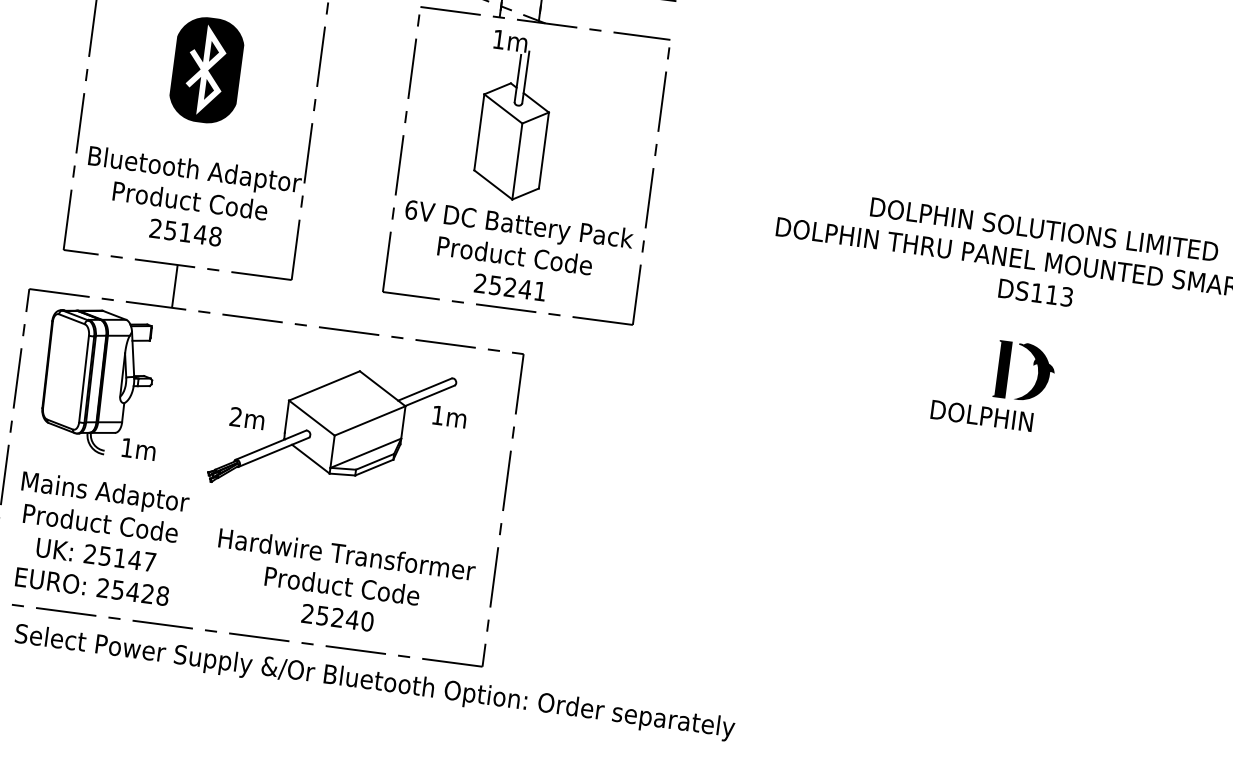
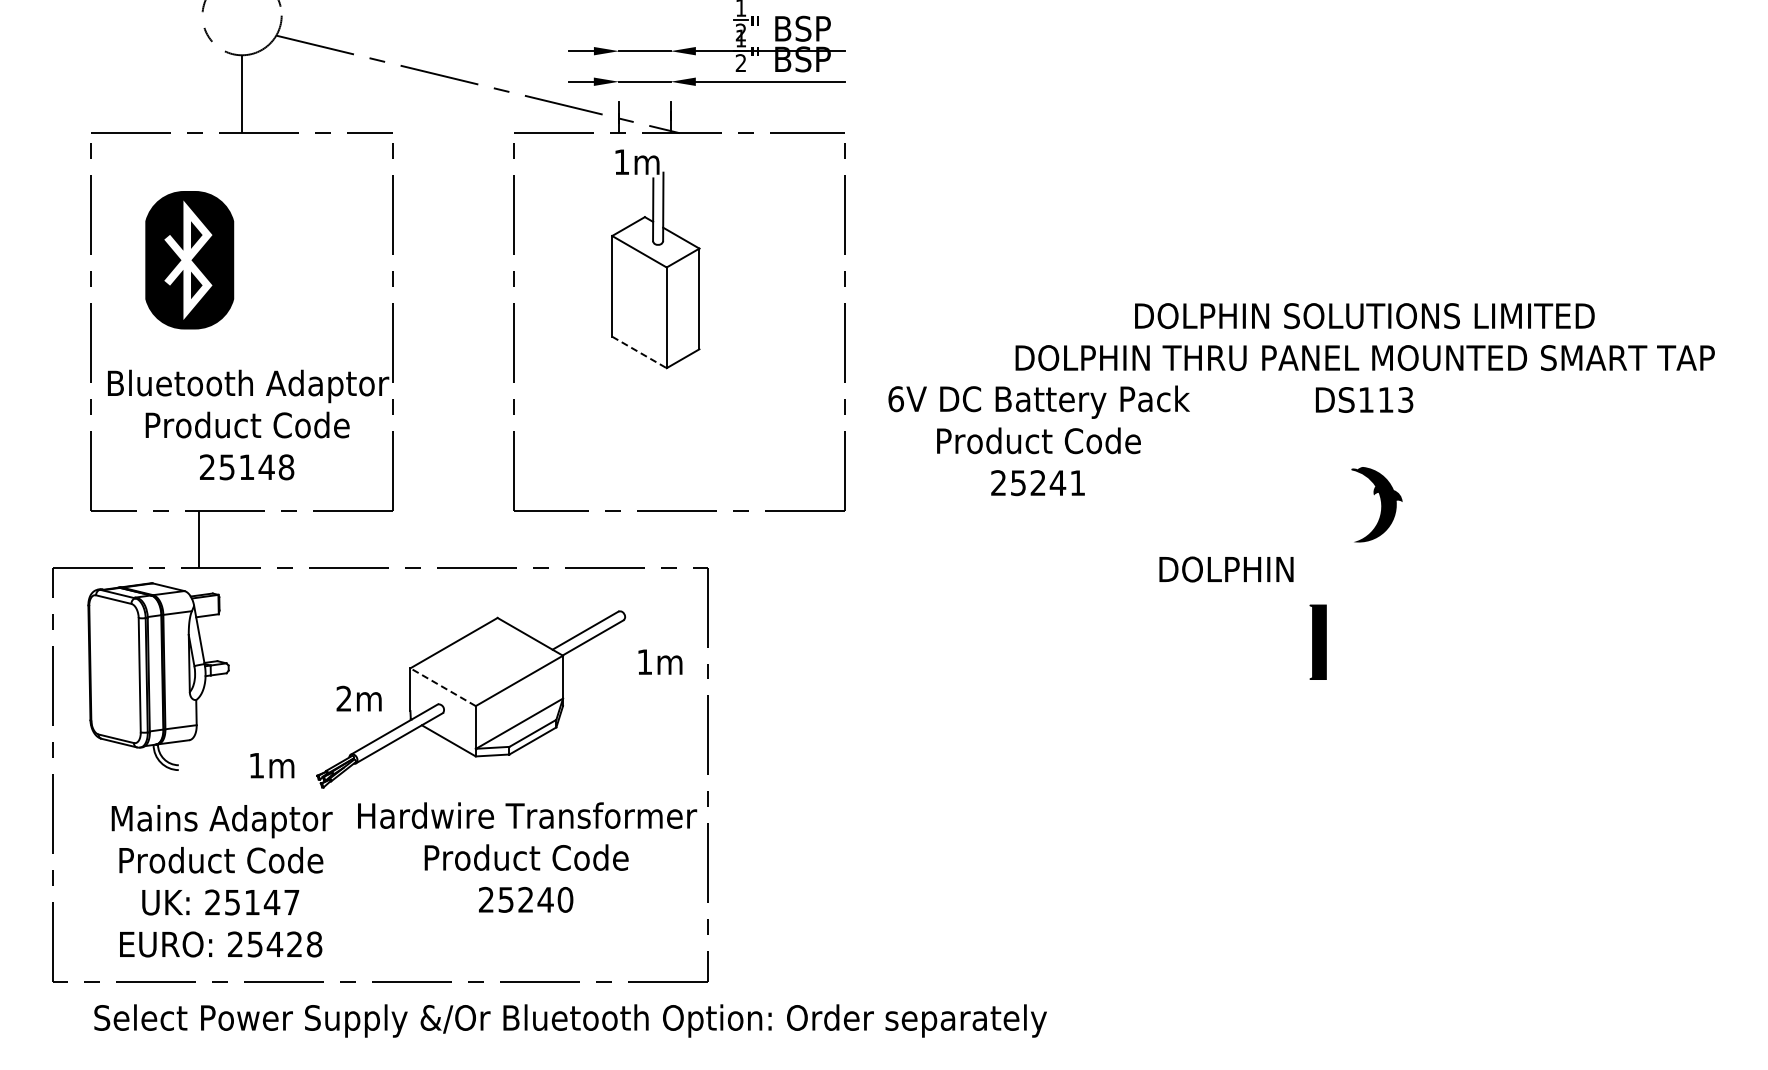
part: (206, 70) -> (189, 260), moved
line: (493, 184) -> (639, 352), solid -> dashed
text: (514, 255) -> (1038, 440), moved
line: (175, 285) -> (199, 538), moved
part: (1002, 368) -> (1317, 641), moved
text: (982, 415) -> (1226, 569), moved
text: (449, 416) -> (660, 661), moved
line: (312, 418) -> (443, 687), solid -> dashed
text: (139, 449) -> (272, 765), moved
text: (98, 539) -> (221, 881), moved
text: (343, 585) -> (527, 857), moved

